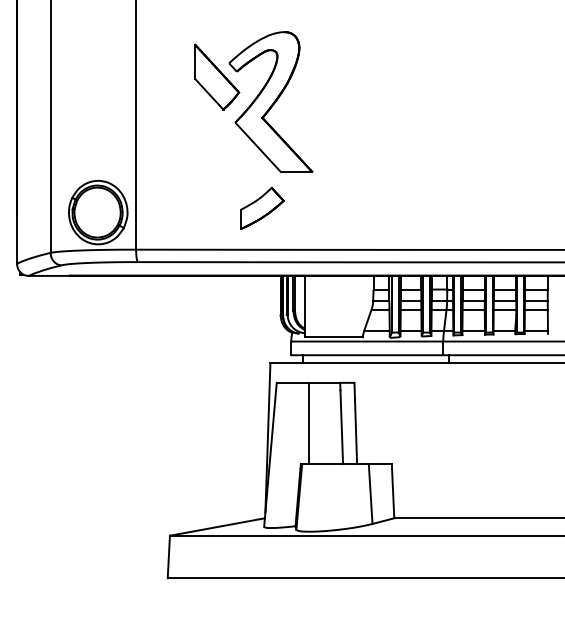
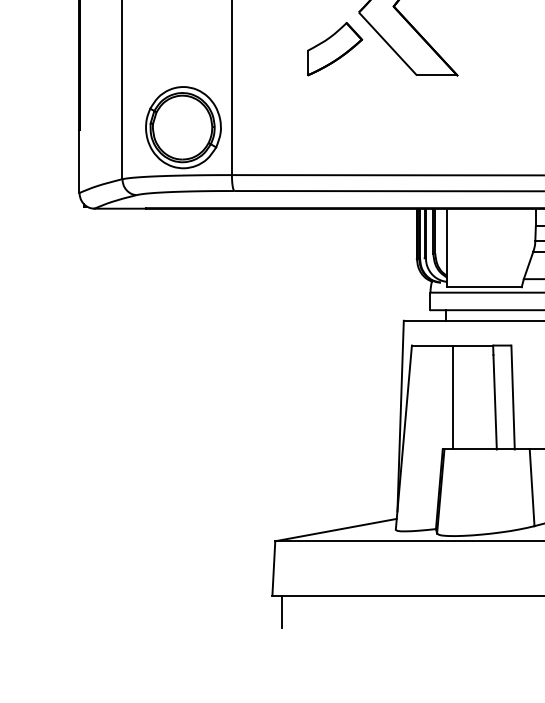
part: (262, 207) -> (334, 48), moved
line: (175, 590) -> (282, 611), added

